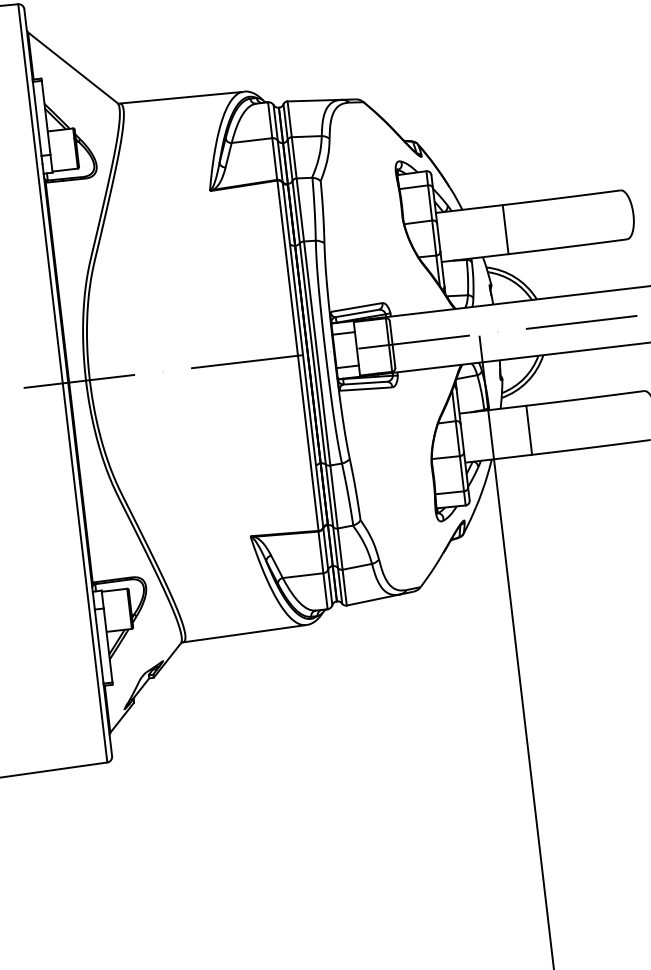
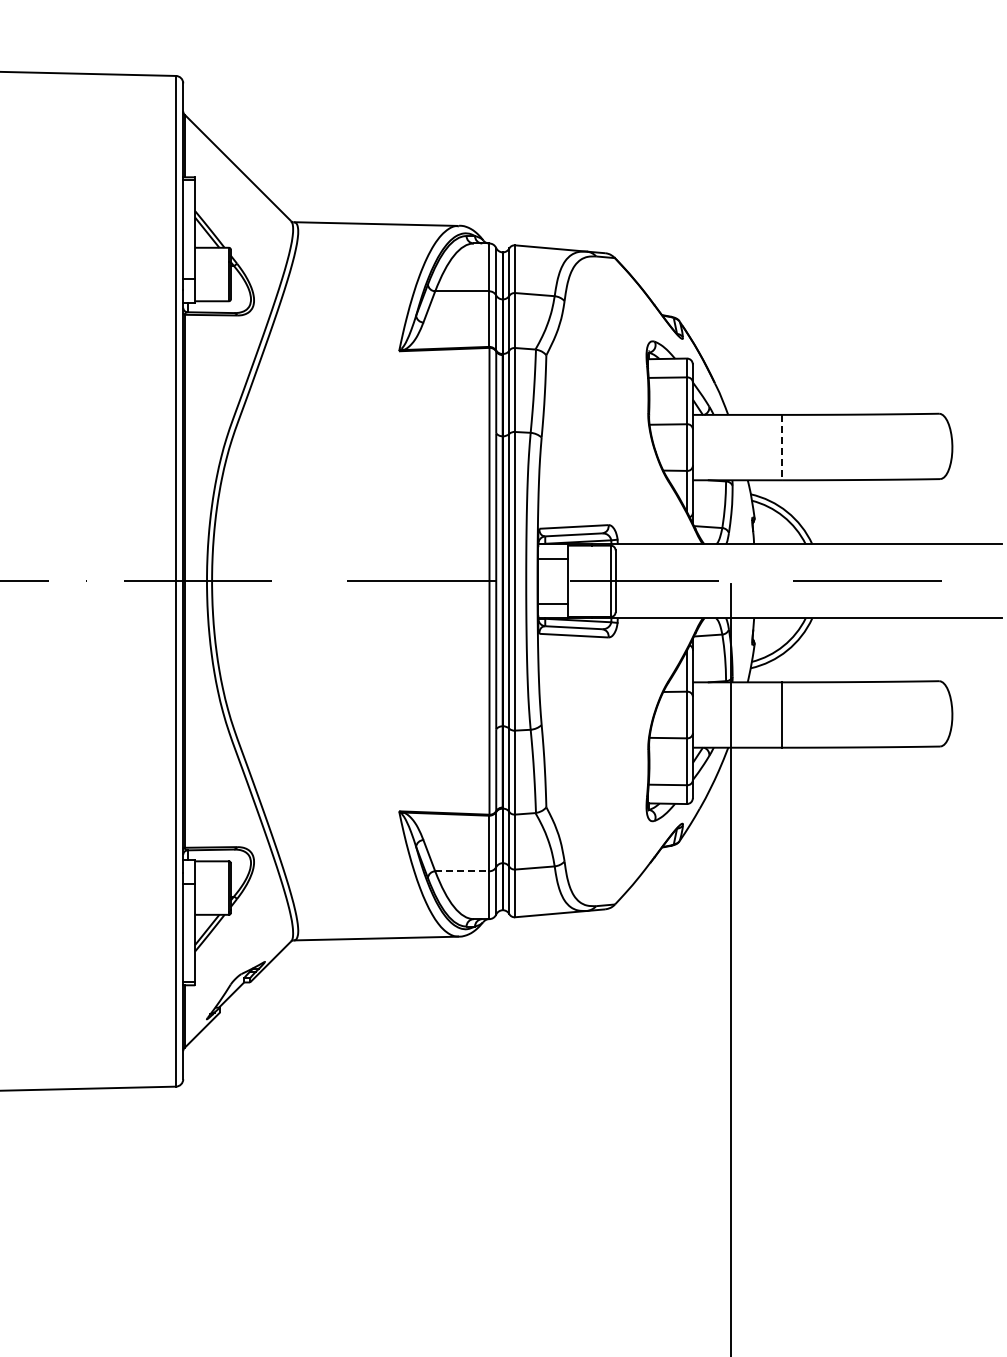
line: (506, 229) -> (782, 447), solid -> dashed
line: (303, 575) -> (462, 871), solid -> dashed

